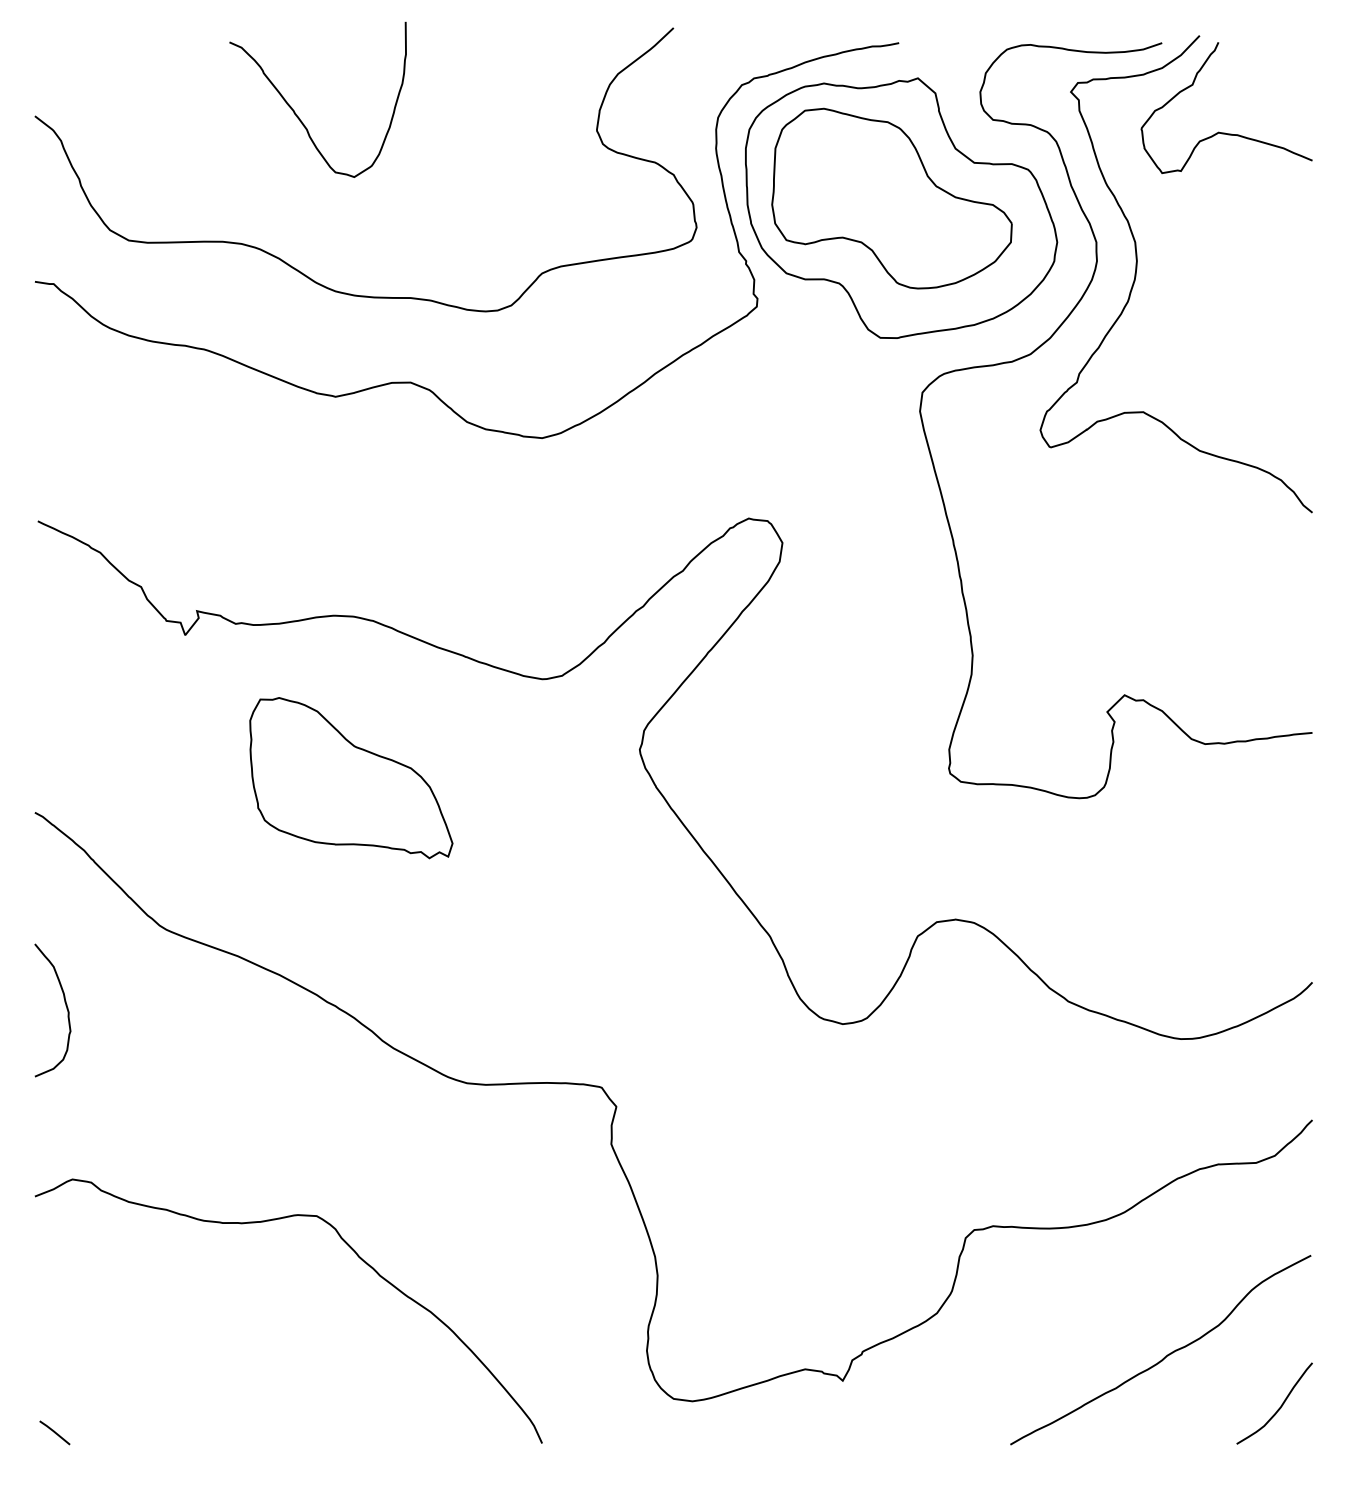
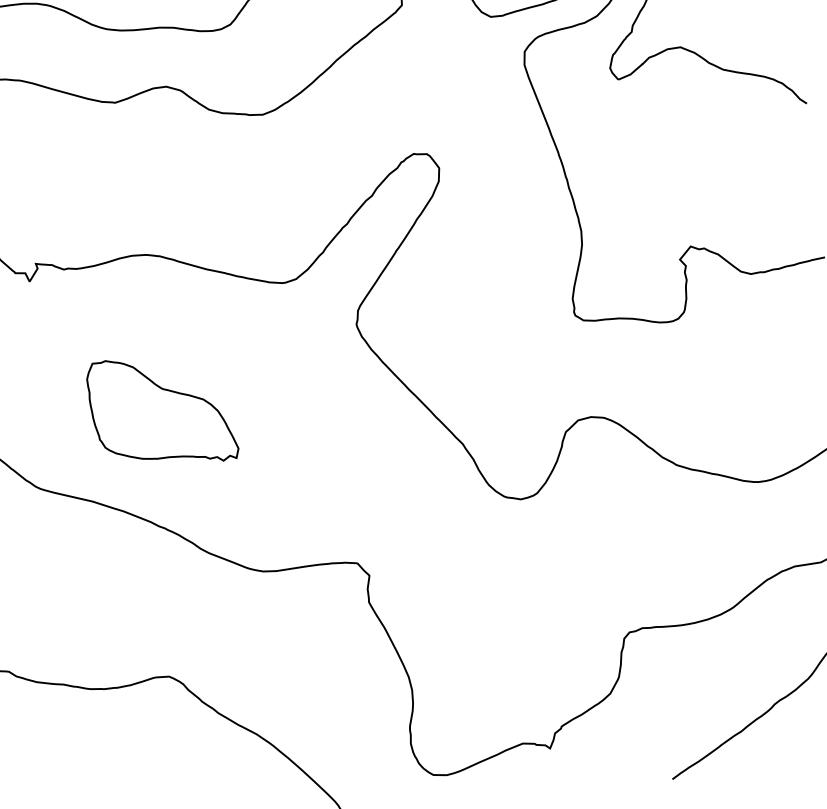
part: (351, 778) -> (162, 411), moved

